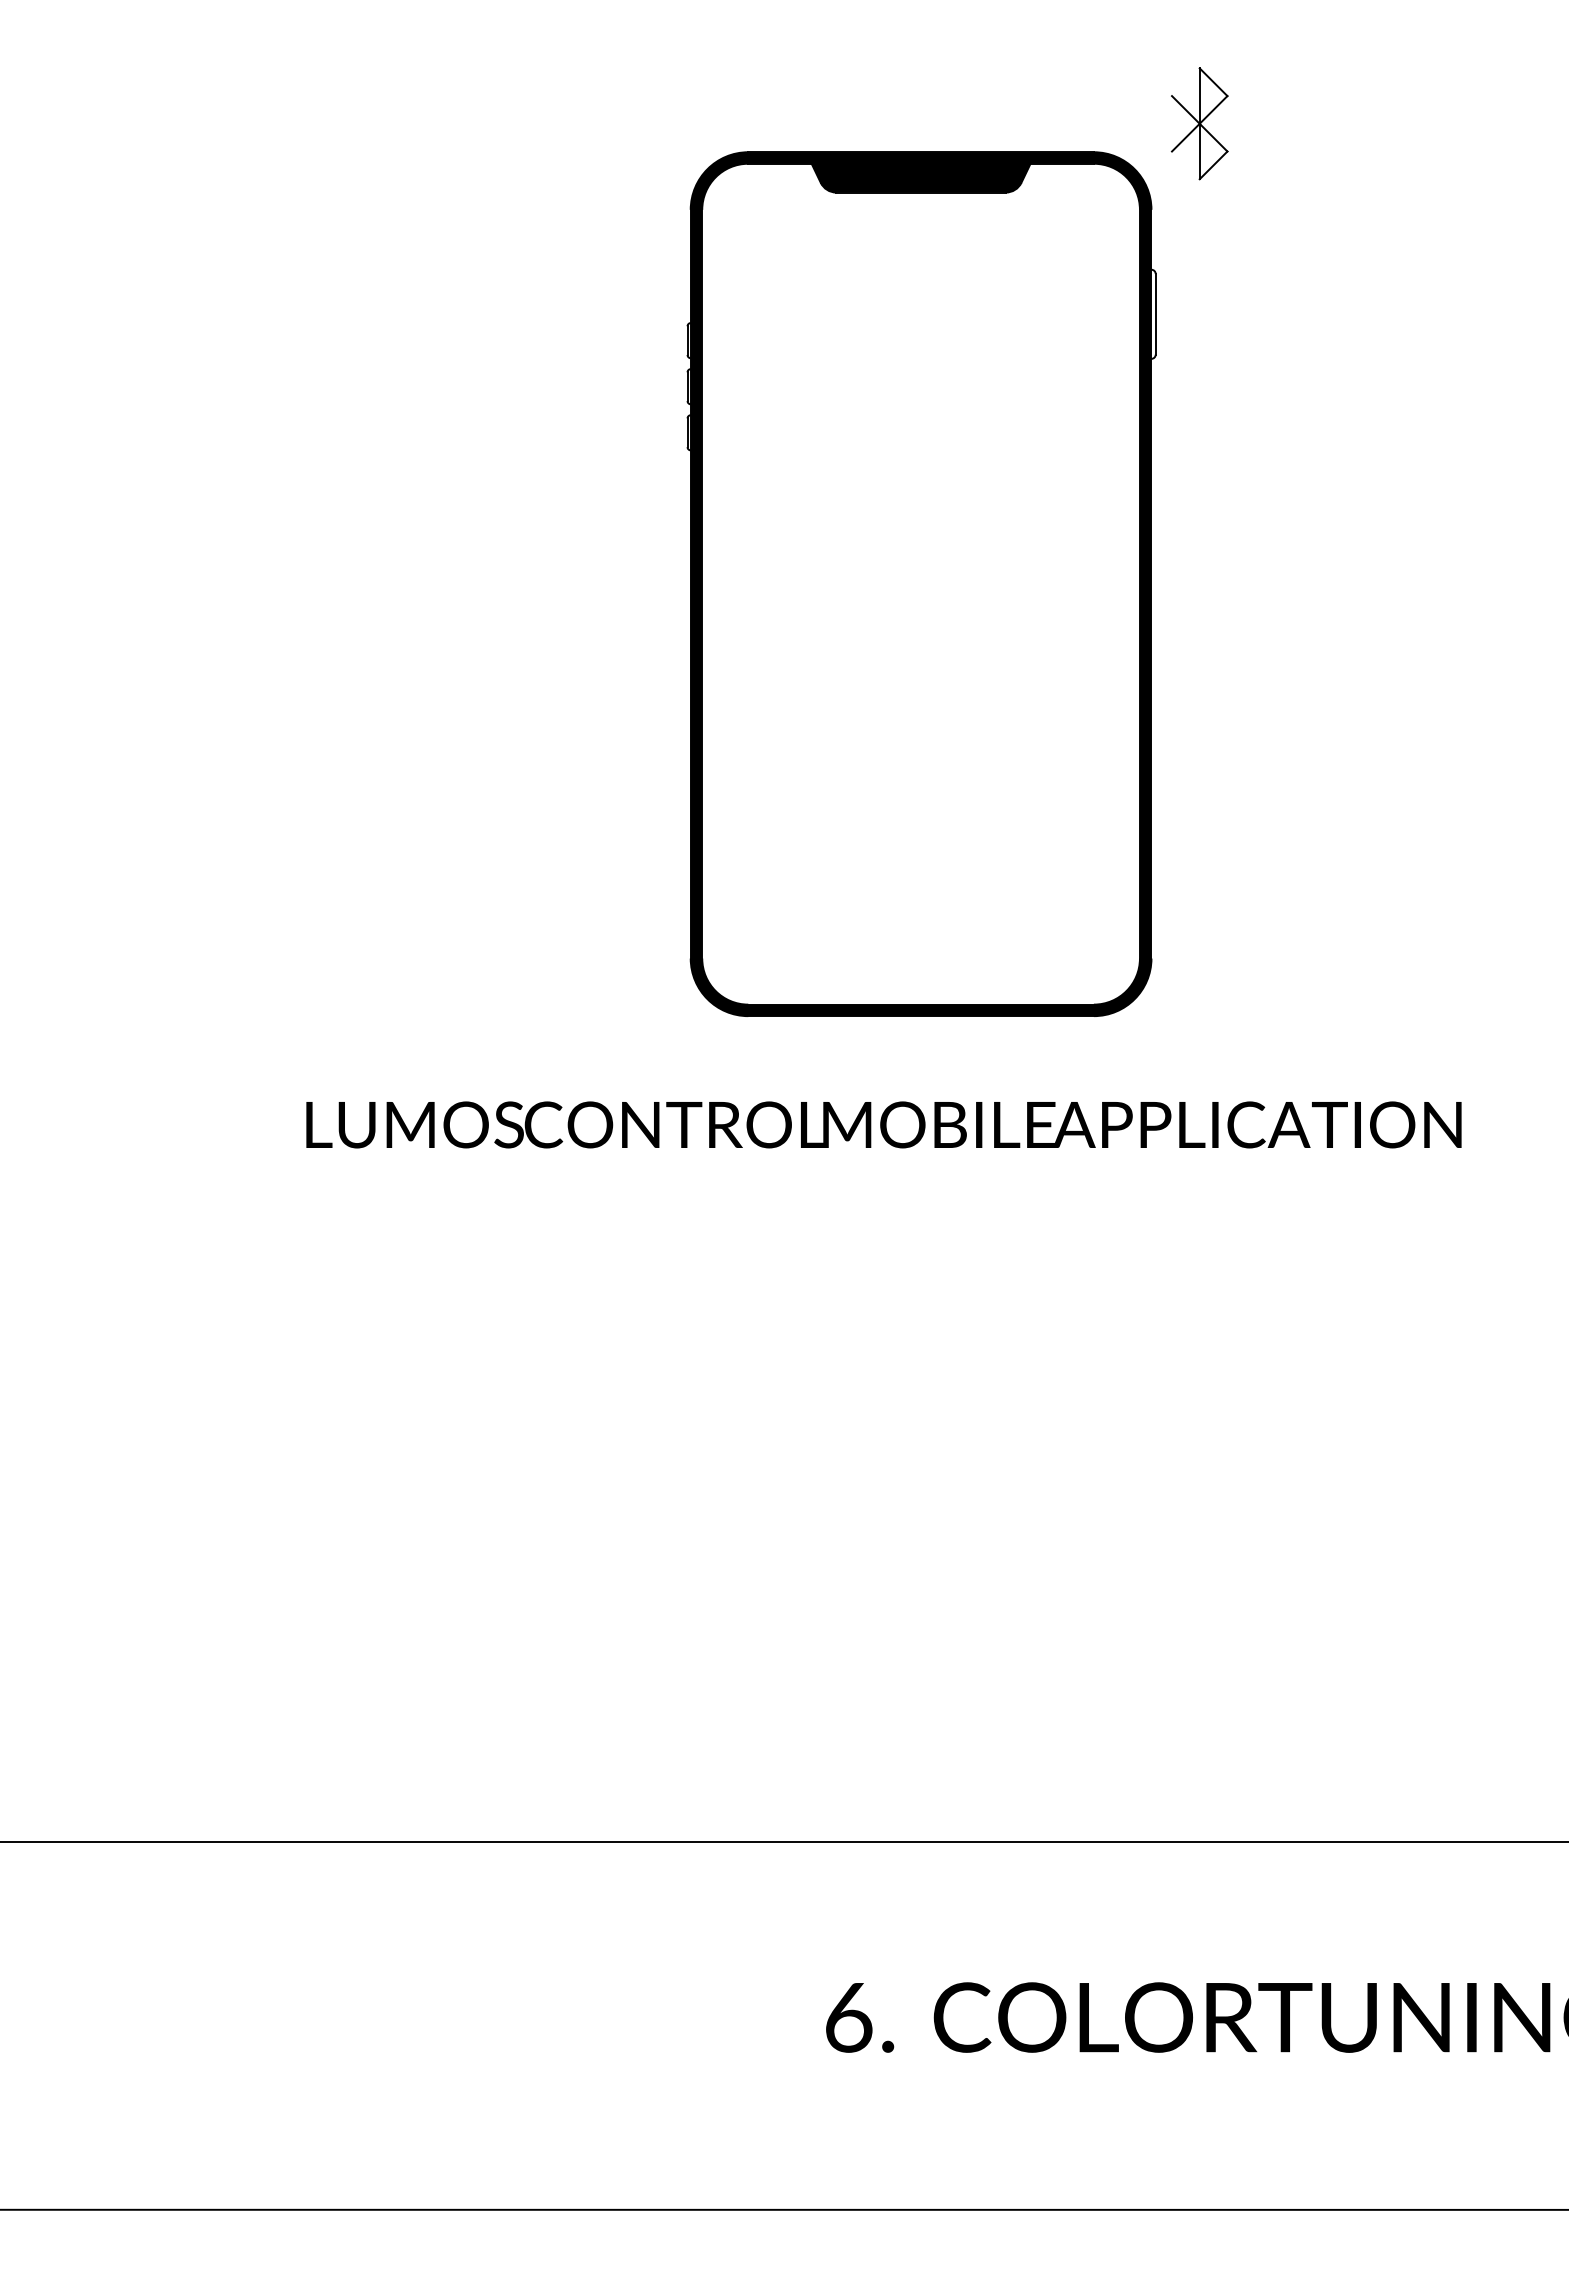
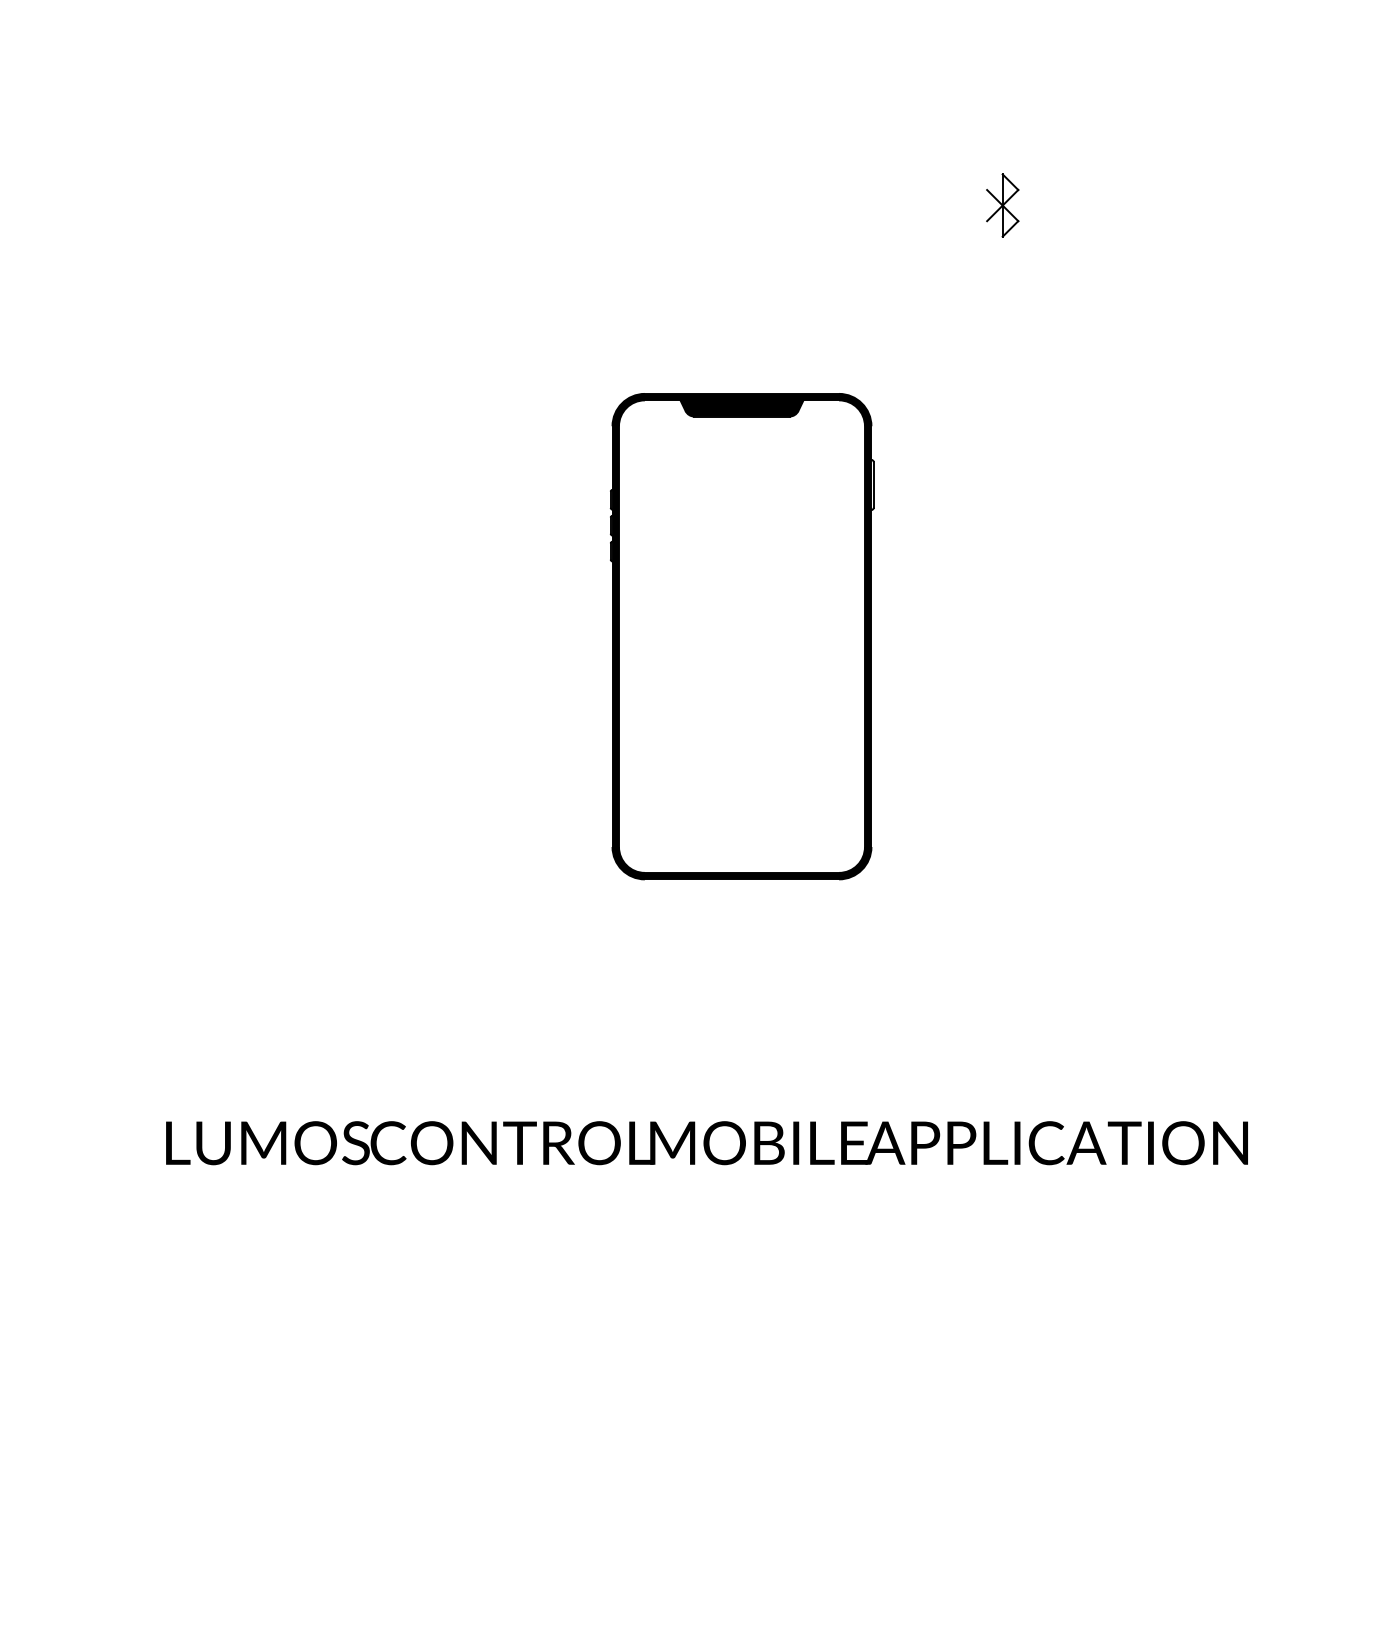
part: (1199, 123) -> (1002, 205), size x0.6
part: (921, 583) -> (742, 636), size x0.6

